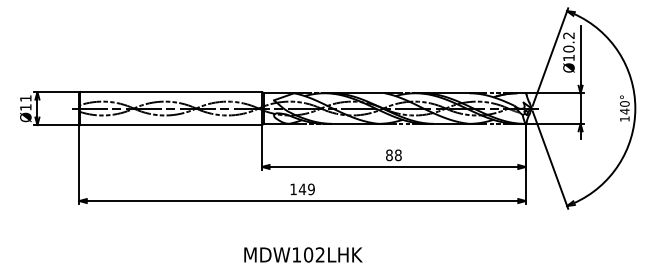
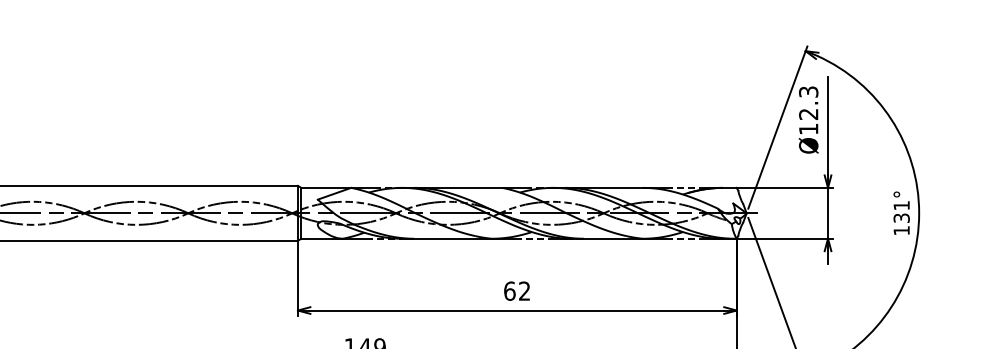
text: (568, 42) -> (807, 103), Ø10.2 -> Ø12.3
text: (624, 107) -> (901, 211), 140° -> 131°
text: (393, 155) -> (516, 291), 88 -> 62

